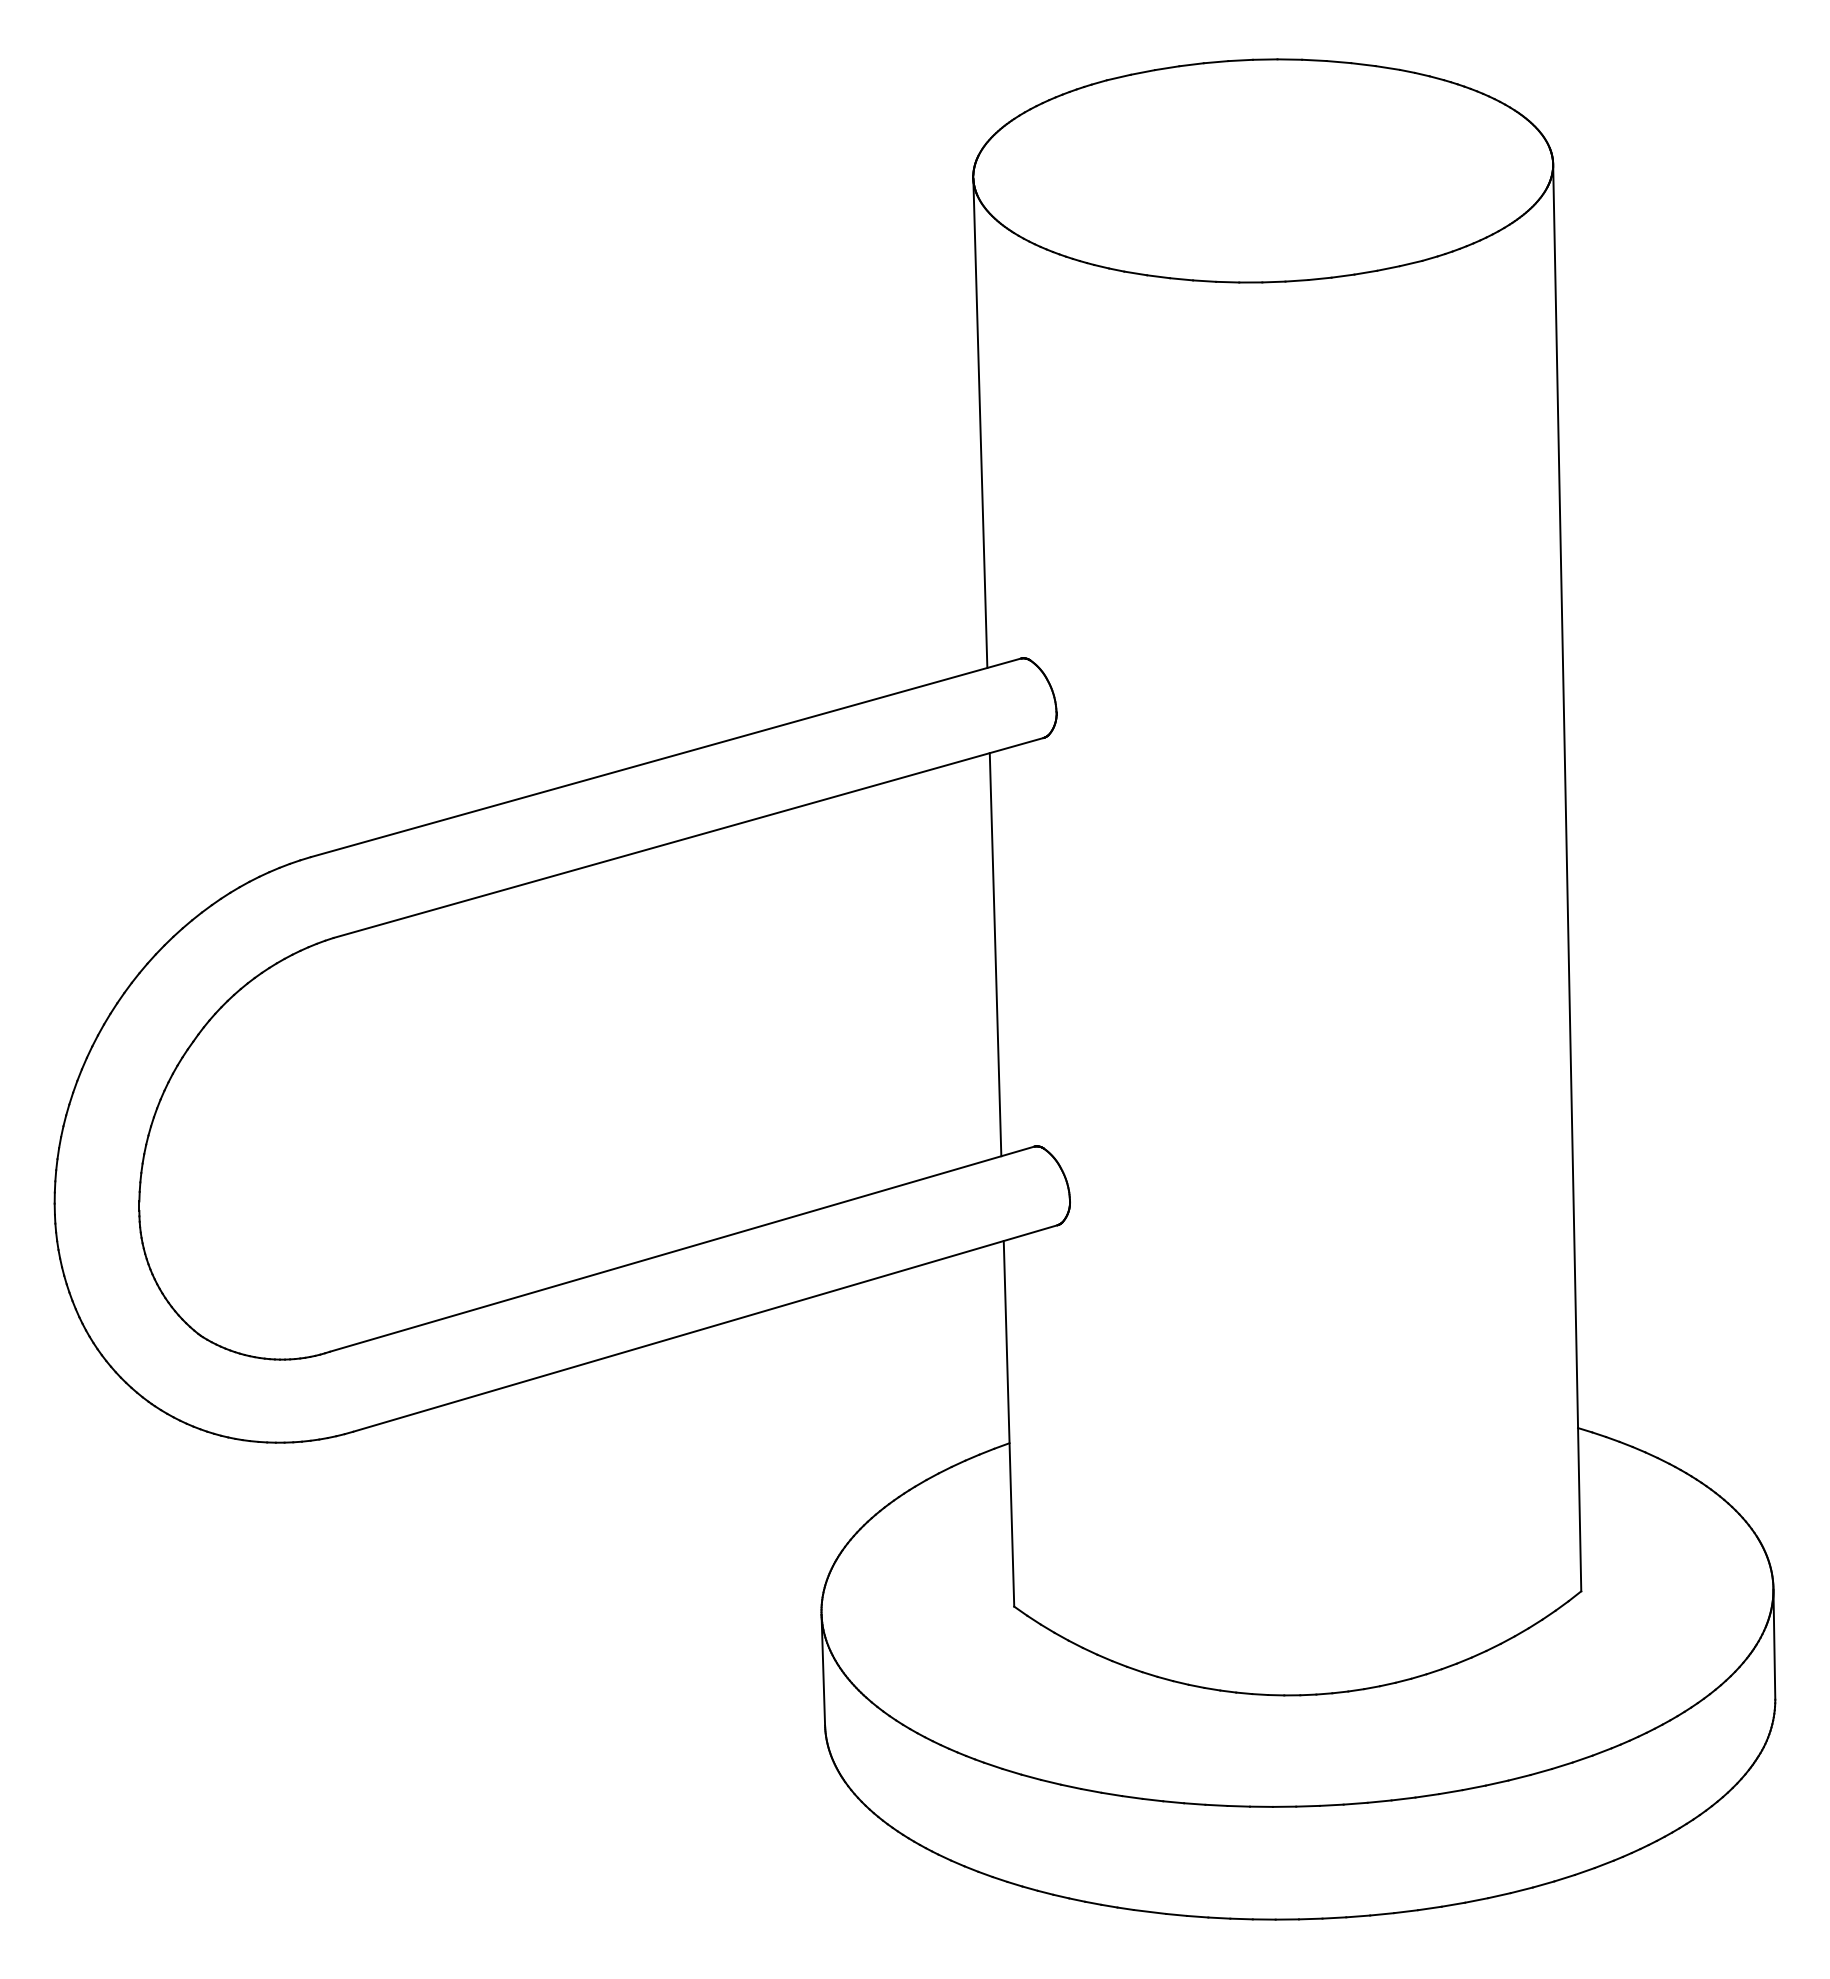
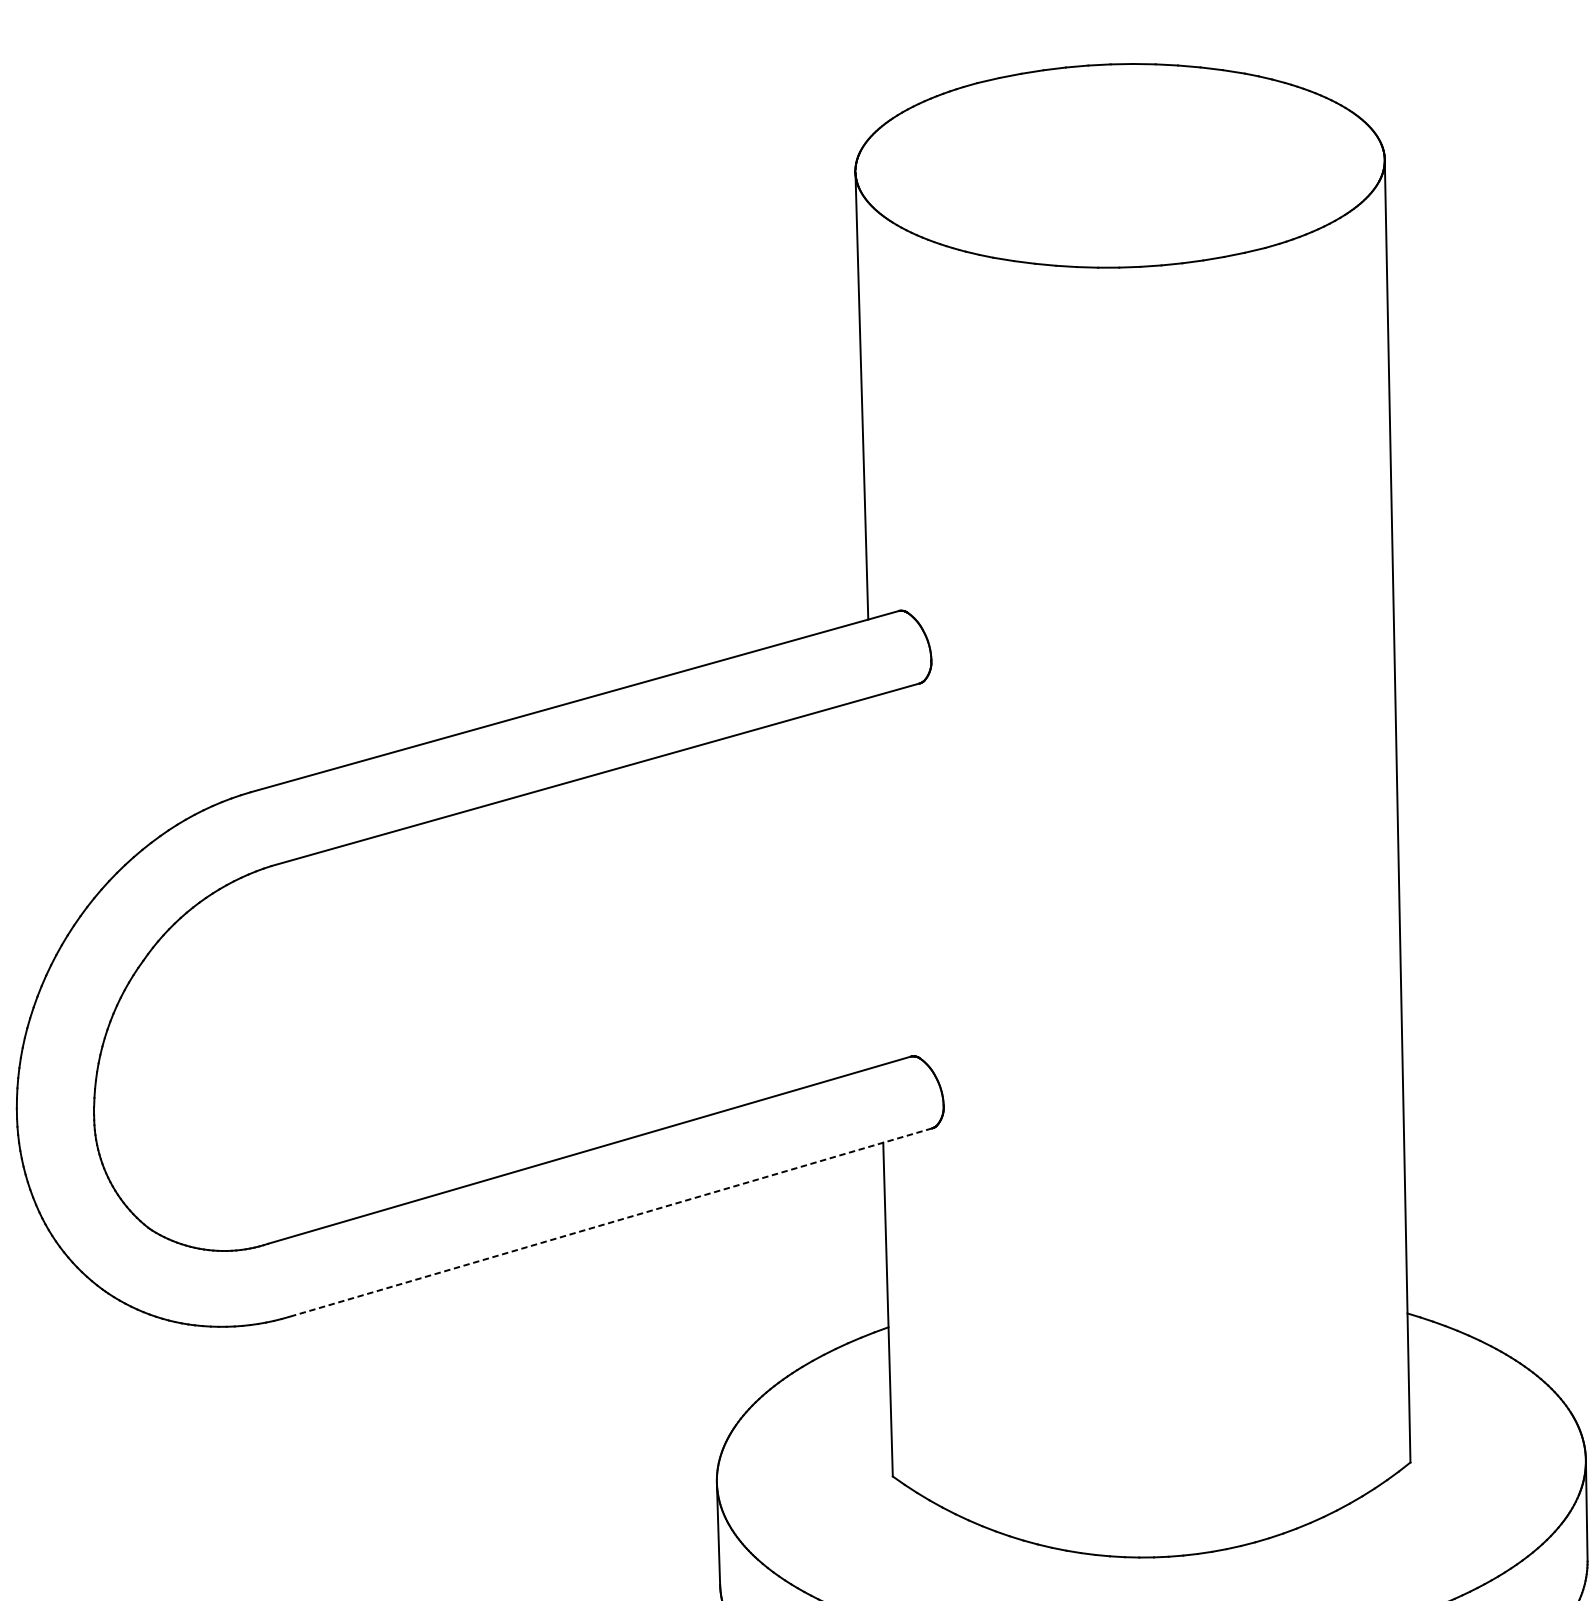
line: (995, 954) -> (875, 881), removed
line: (705, 1328) -> (610, 1222), solid -> dashed

